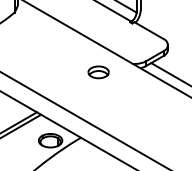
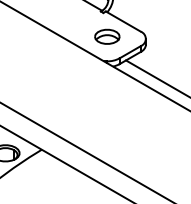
part: (98, 72) -> (107, 37), moved

